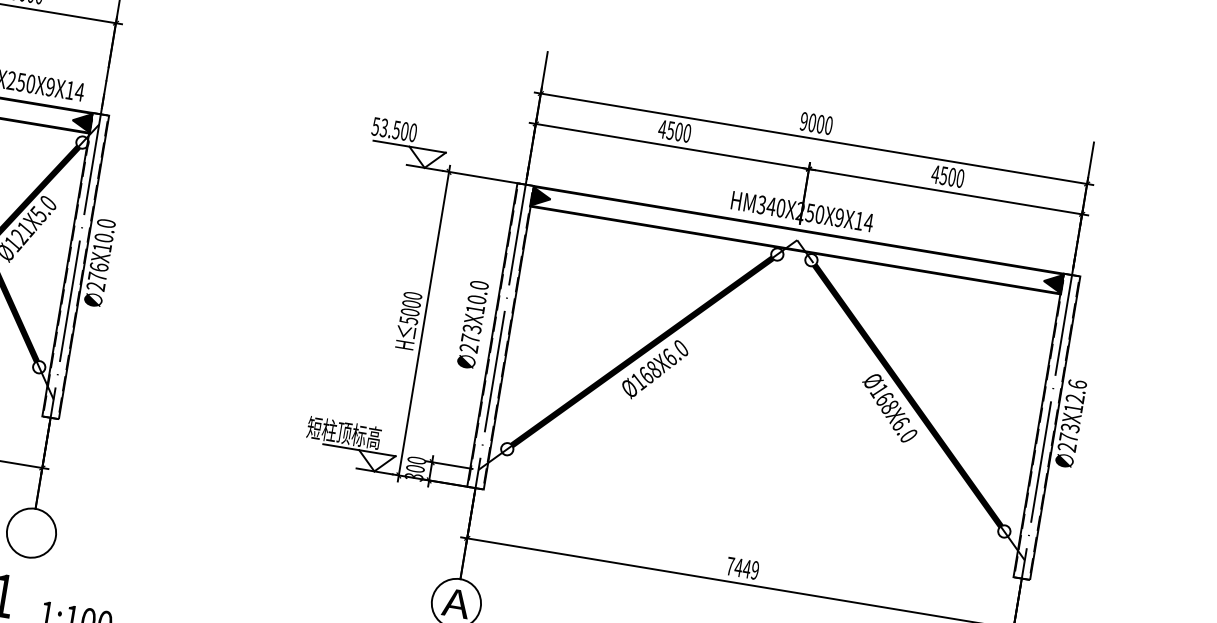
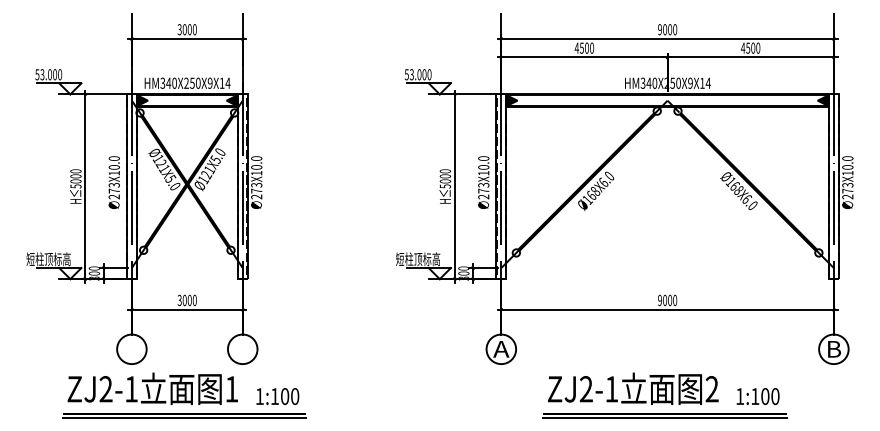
text: (396, 129) -> (419, 74), 53.500 -> 53.000
text: (98, 266) -> (256, 184), 276X10.0 -> 273X10.0
text: (1075, 390) -> (847, 162), 273X12.6 -> 273X10.0
text: (742, 568) -> (667, 300), 7449 -> 9000

